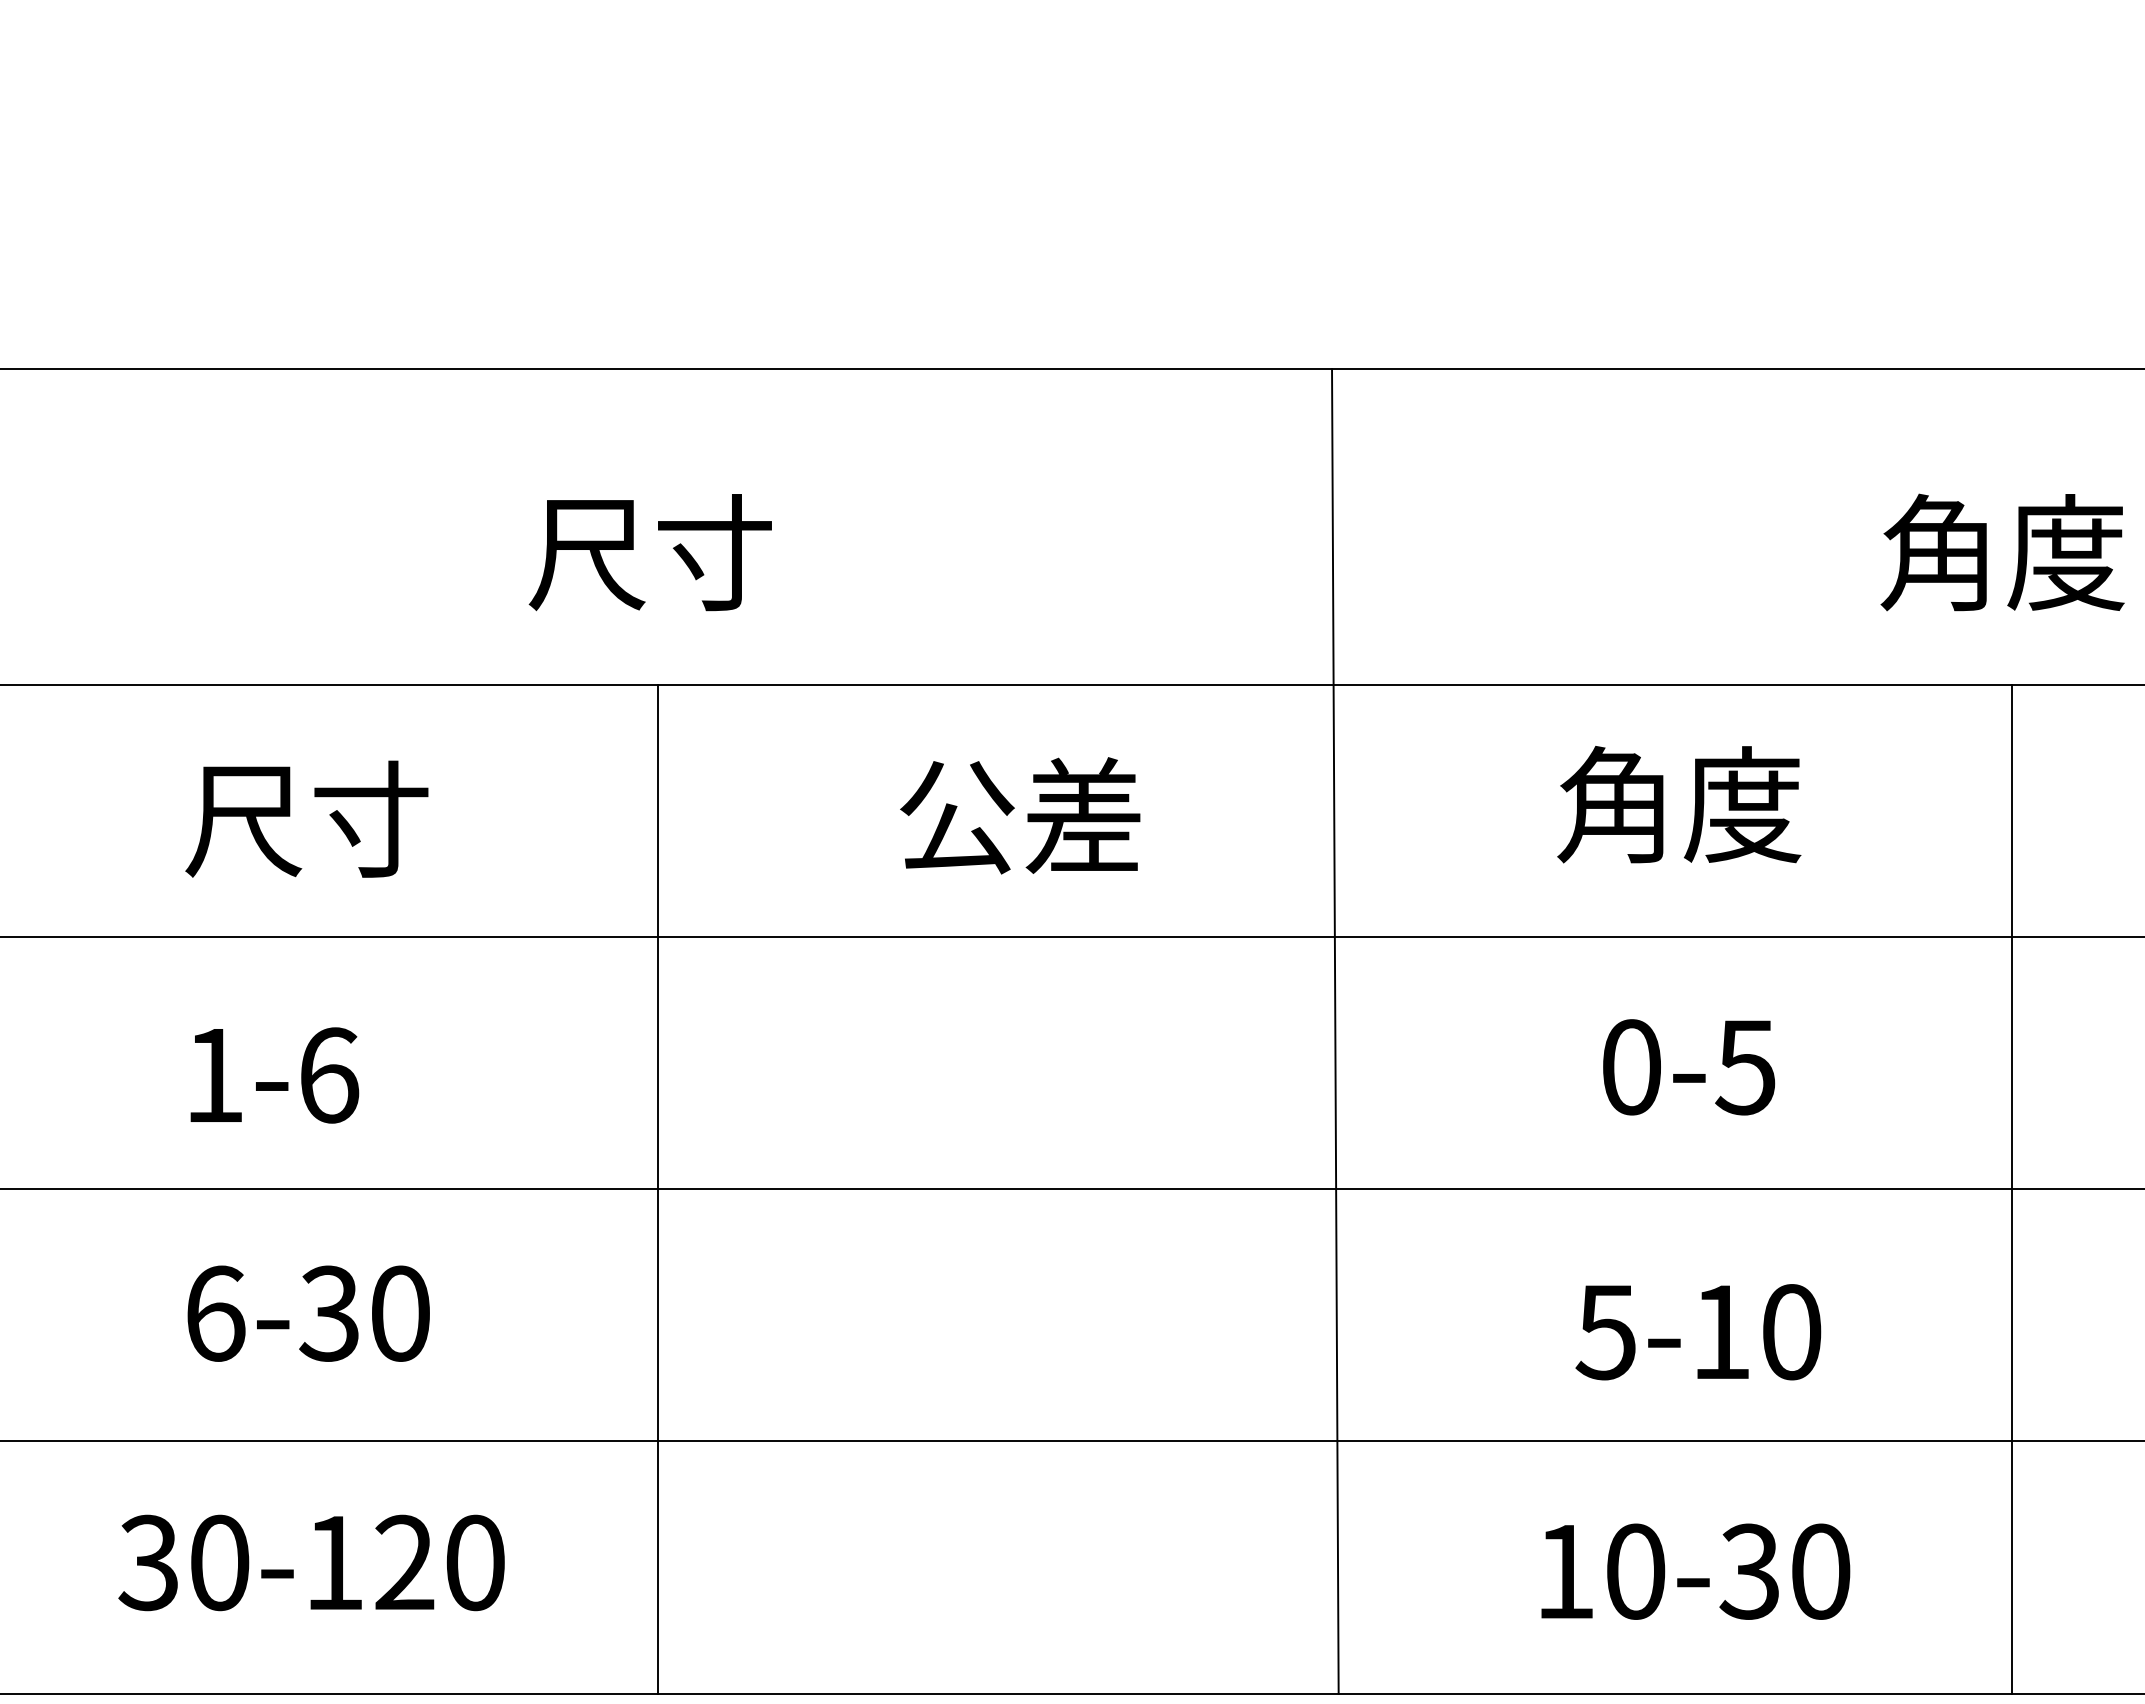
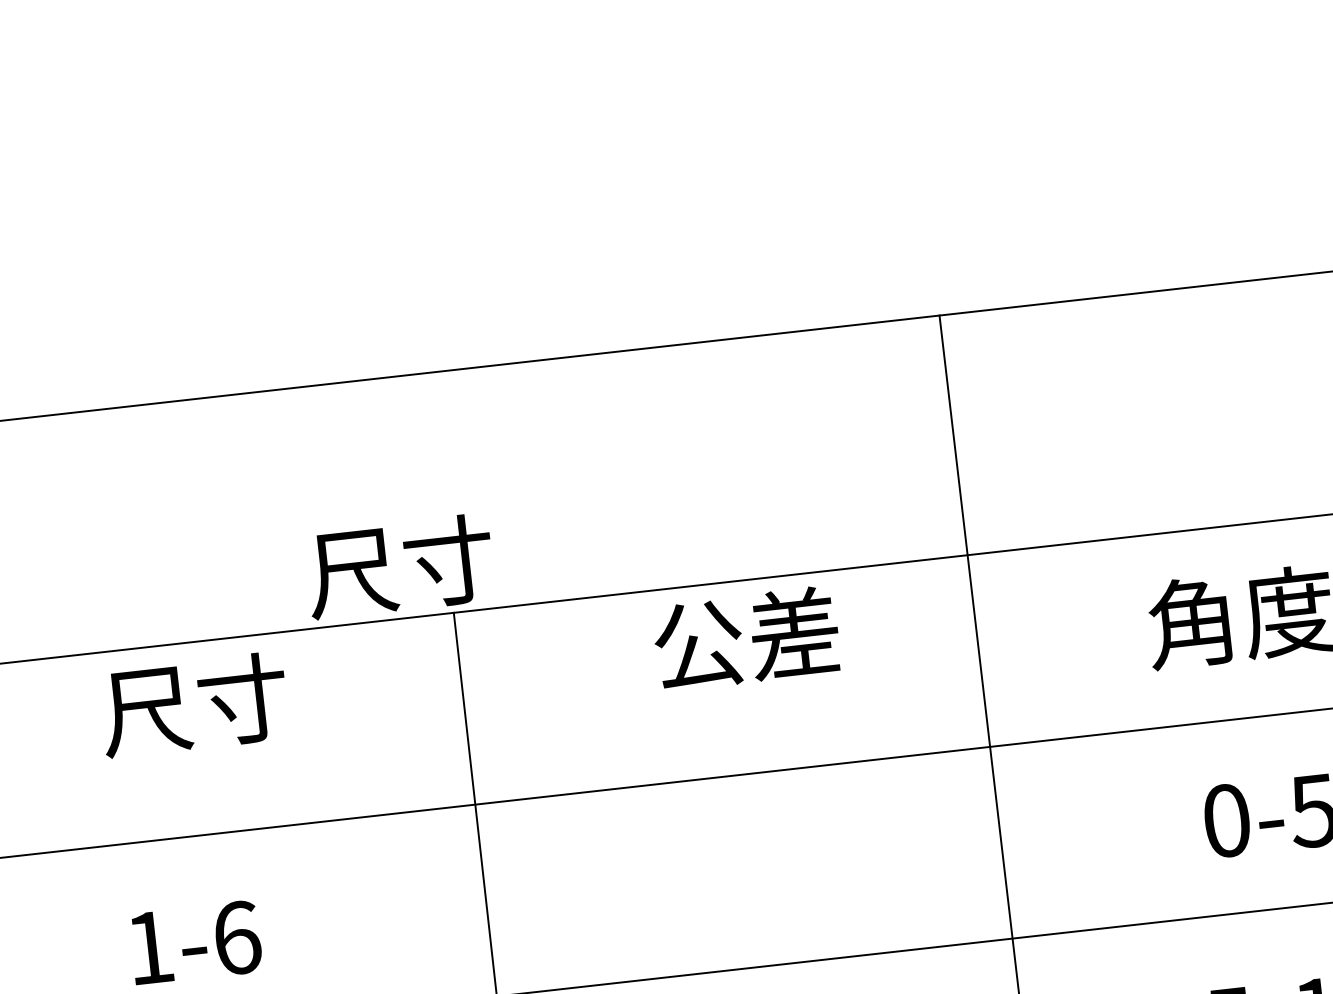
text: (649, 552) -> (399, 566), moved
text: (1020, 815) -> (746, 638), moved
text: (306, 818) -> (193, 704), moved

